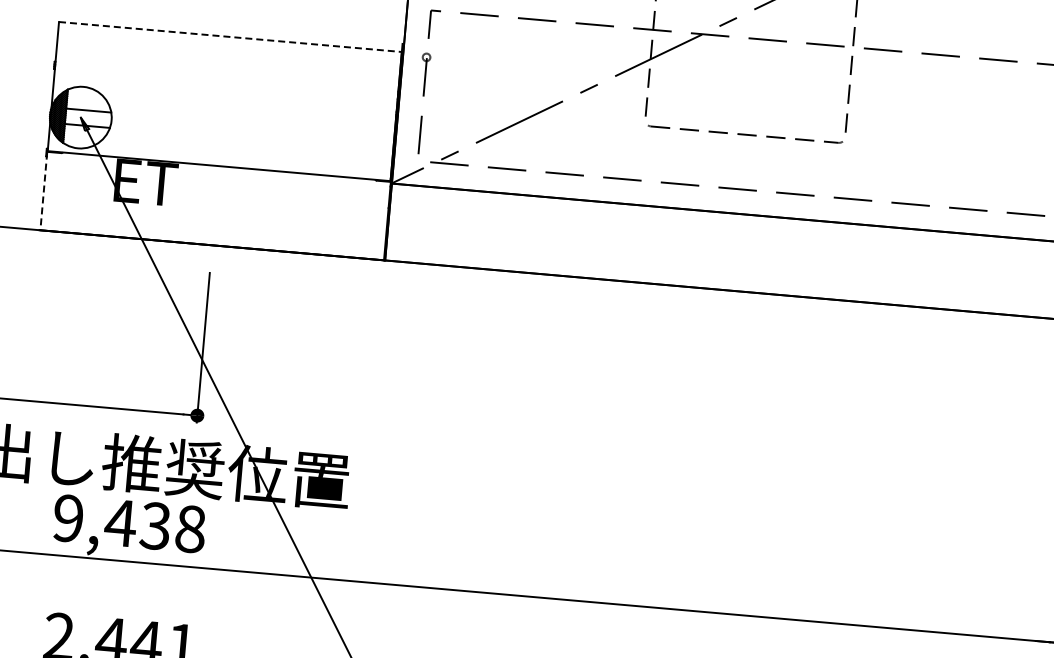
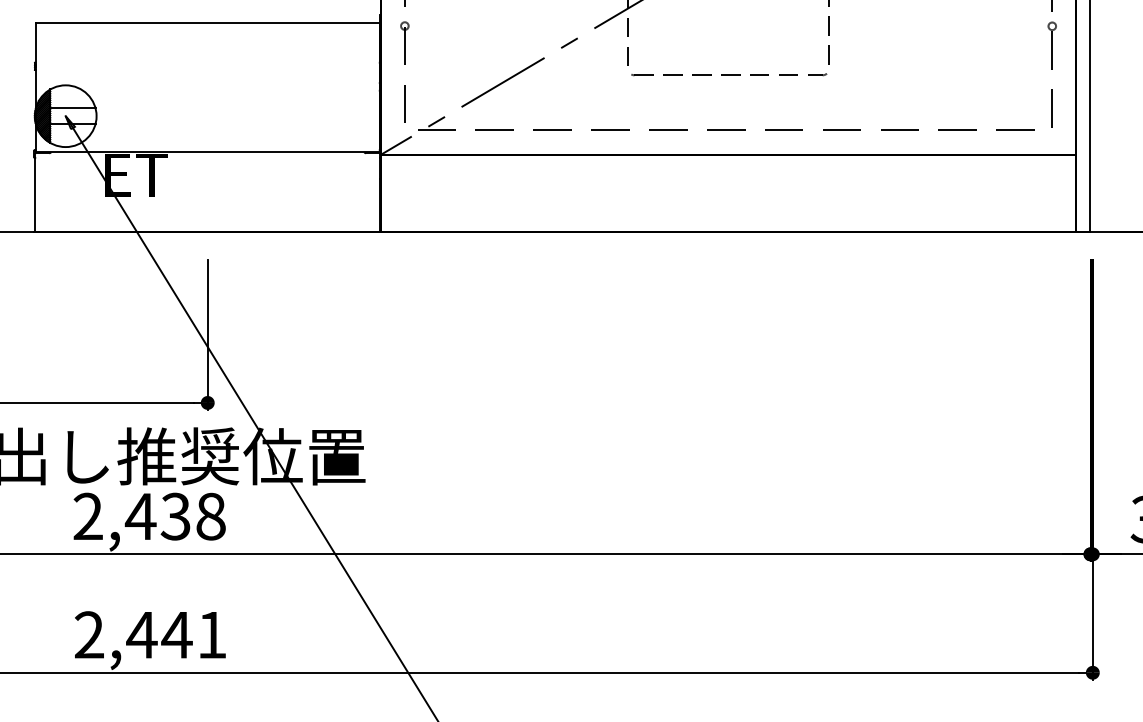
line: (231, 36) -> (208, 22), dashed -> solid
line: (44, 190) -> (35, 192), dashed -> solid
text: (67, 518) -> (87, 516), 9,438 -> 2,438

